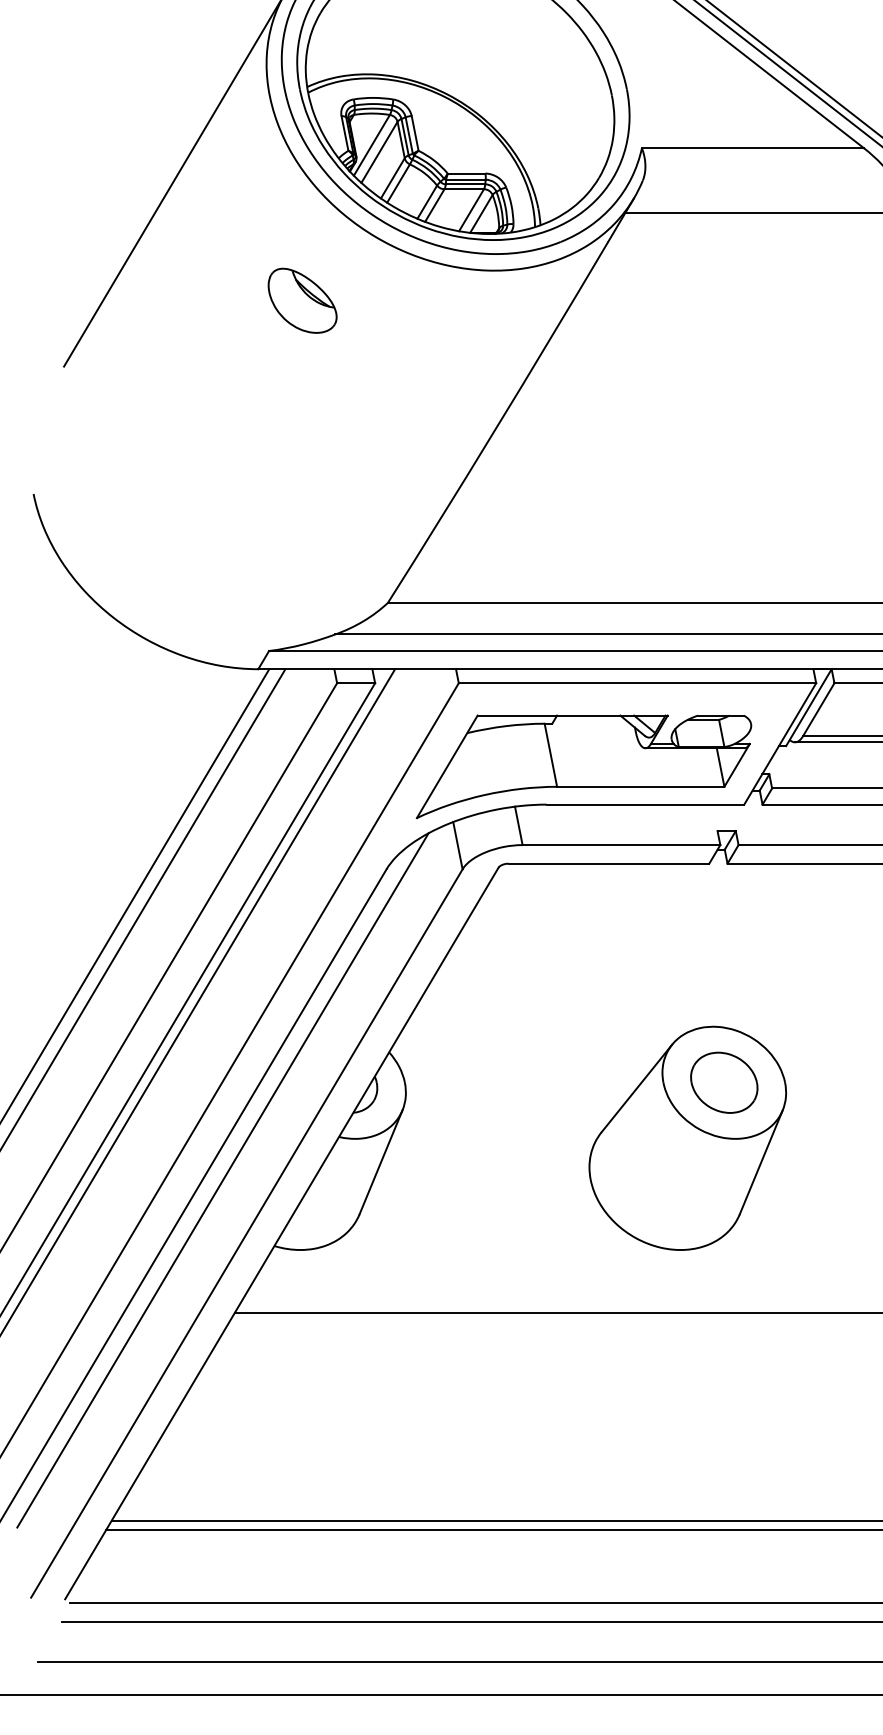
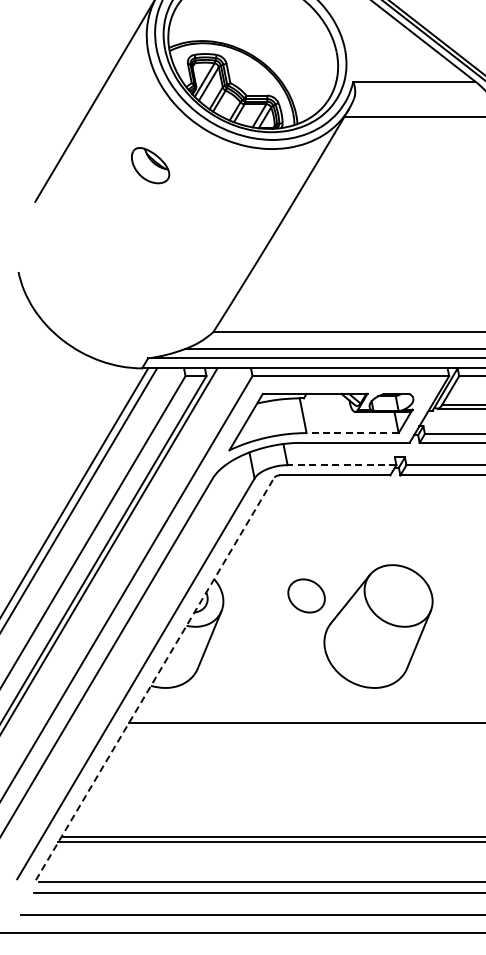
part: (302, 300) -> (150, 165), moved
line: (640, 787) -> (352, 433), solid -> dashed
line: (620, 845) -> (341, 465), solid -> dashed
part: (724, 1081) -> (306, 595), moved
line: (222, 1180) -> (122, 649), removed
line: (282, 1232) -> (155, 678), solid -> dashed

